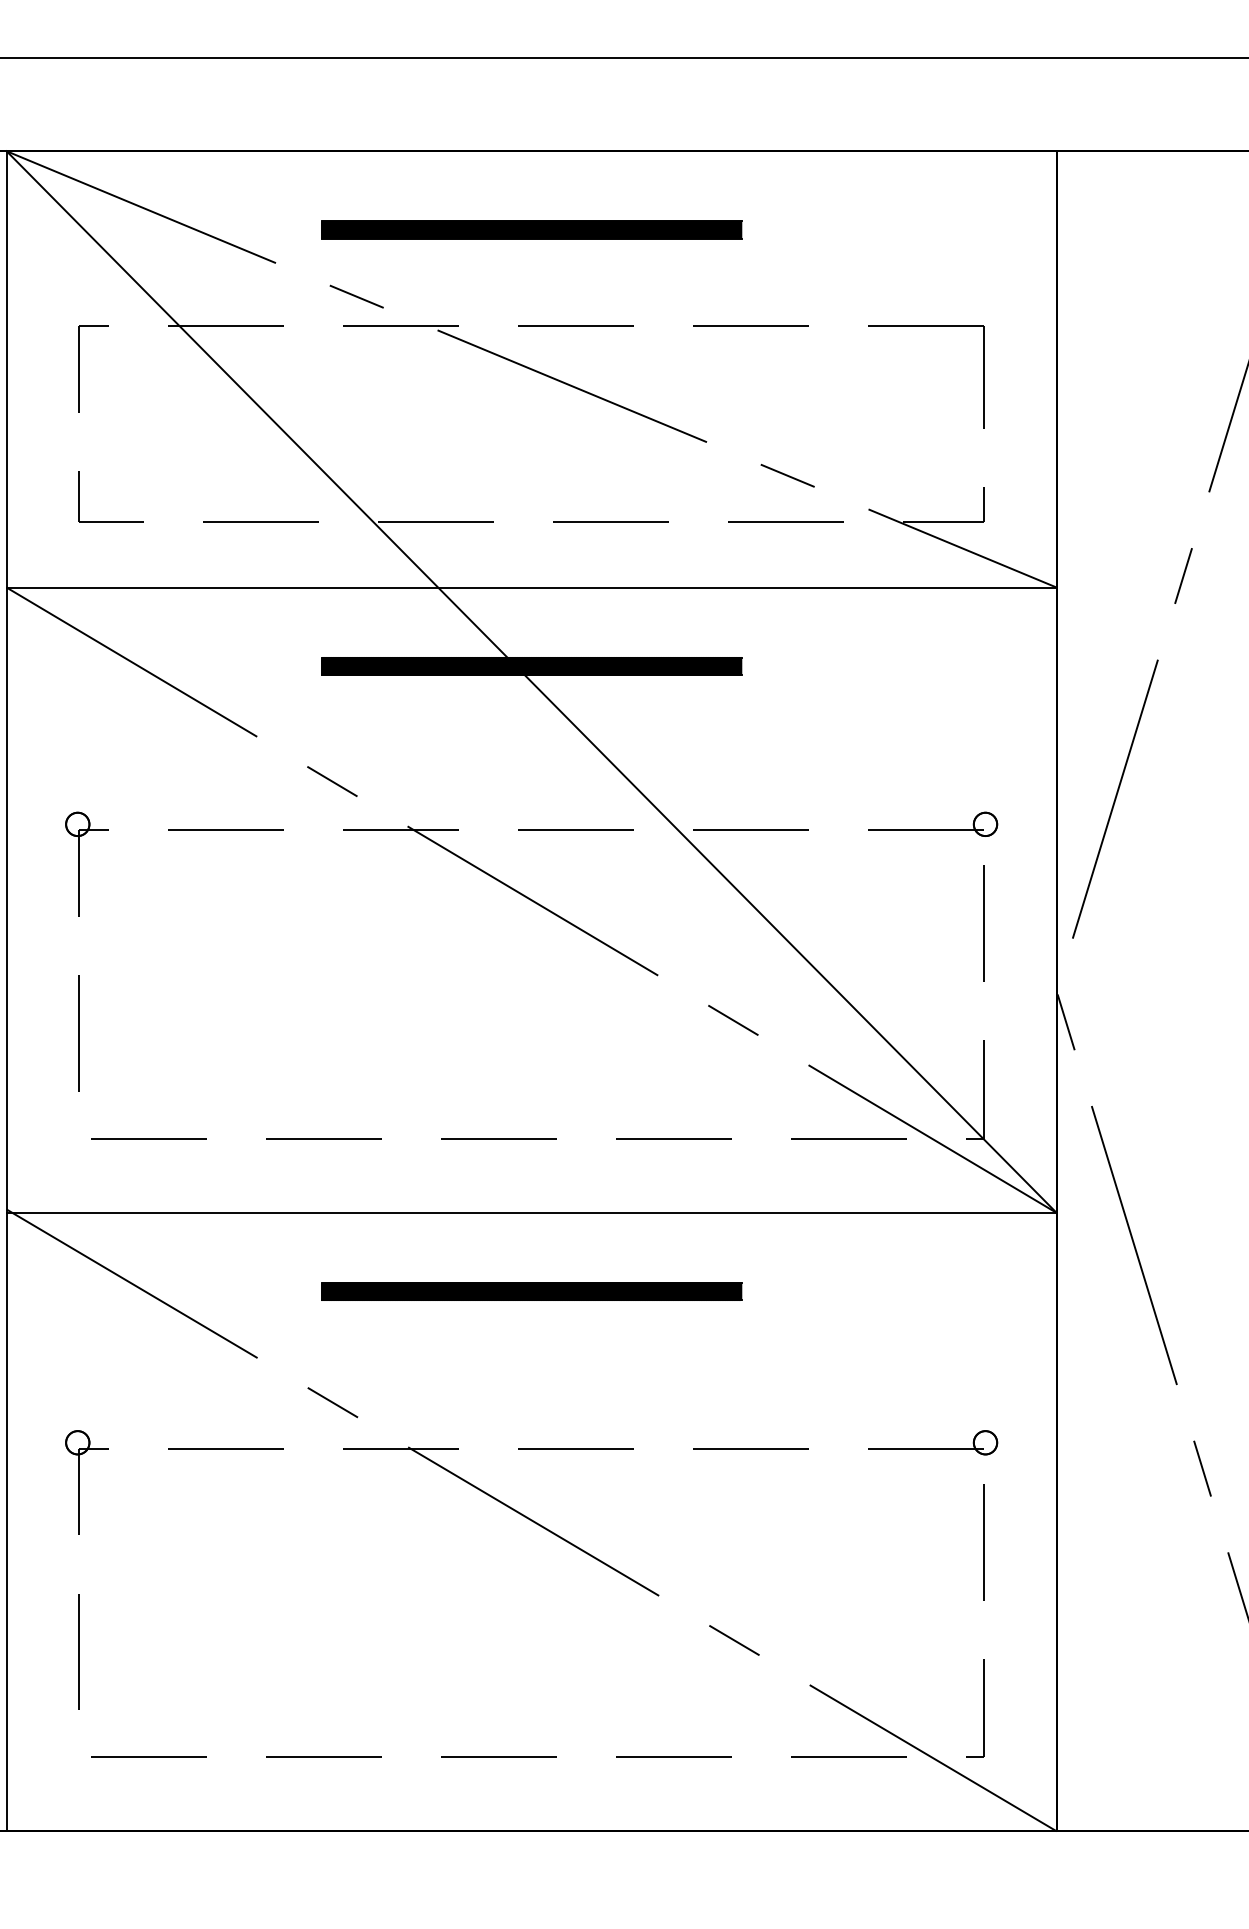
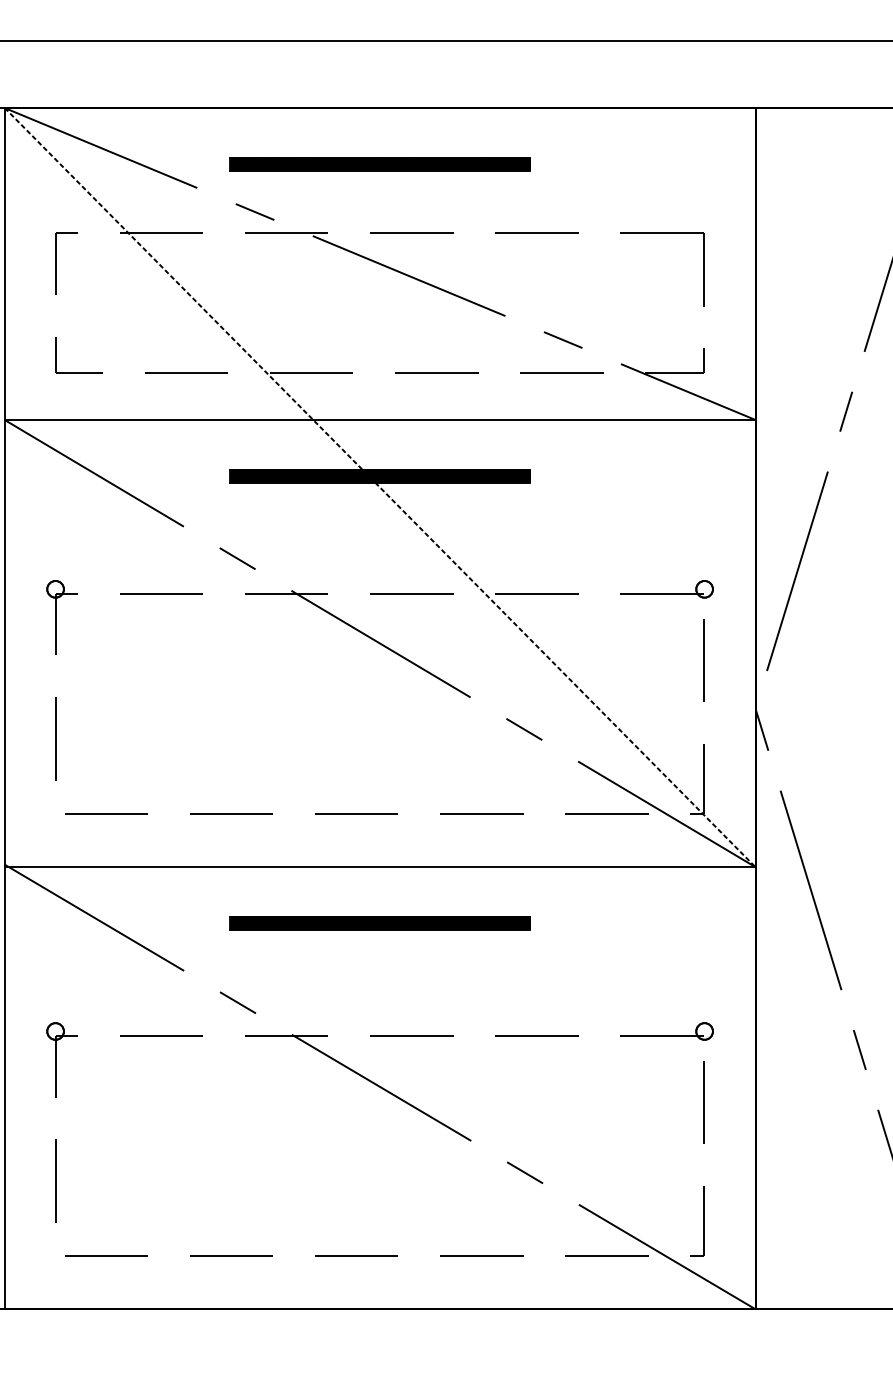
line: (531, 682) -> (380, 487), solid -> dashed

